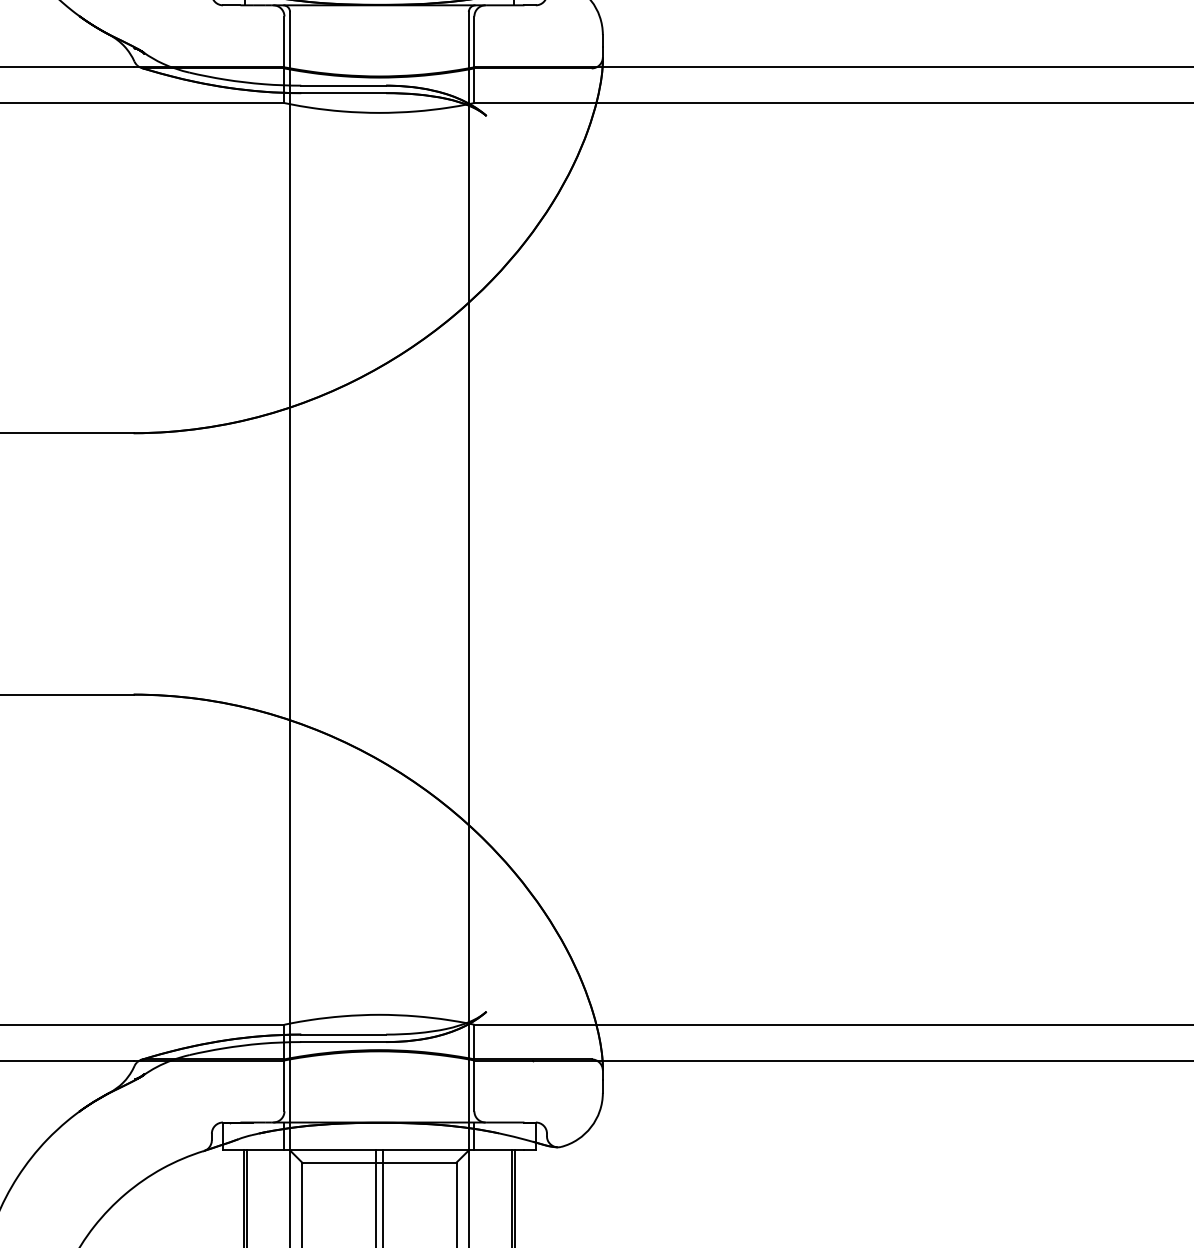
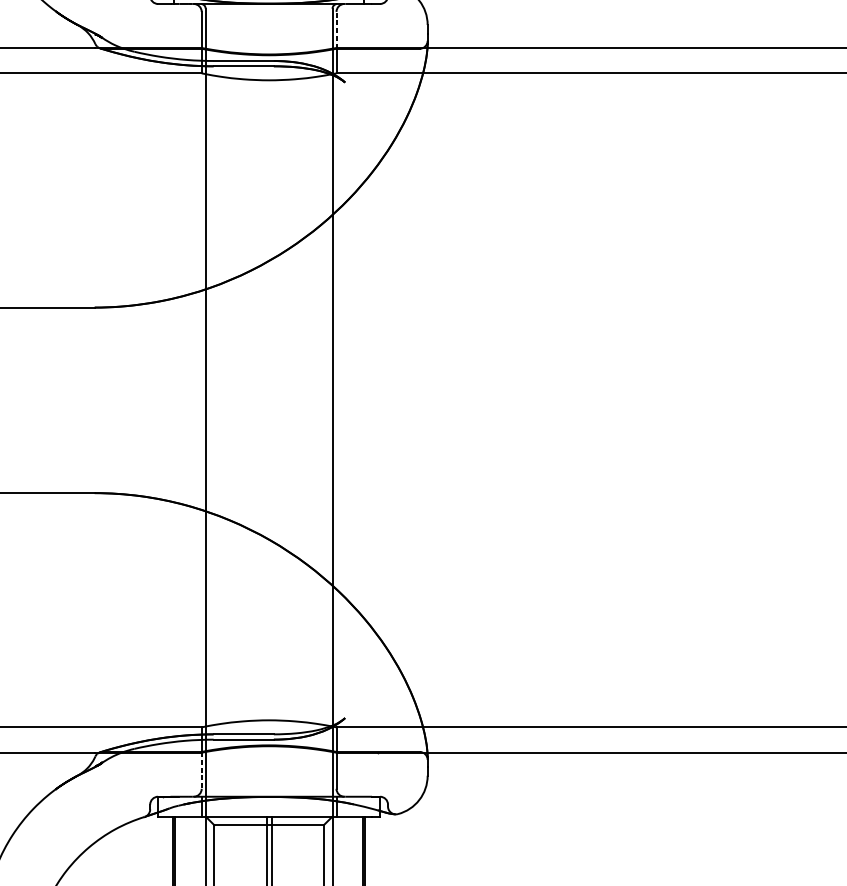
line: (474, 42) -> (336, 30), solid -> dashed
line: (284, 1085) -> (201, 770), solid -> dashed

